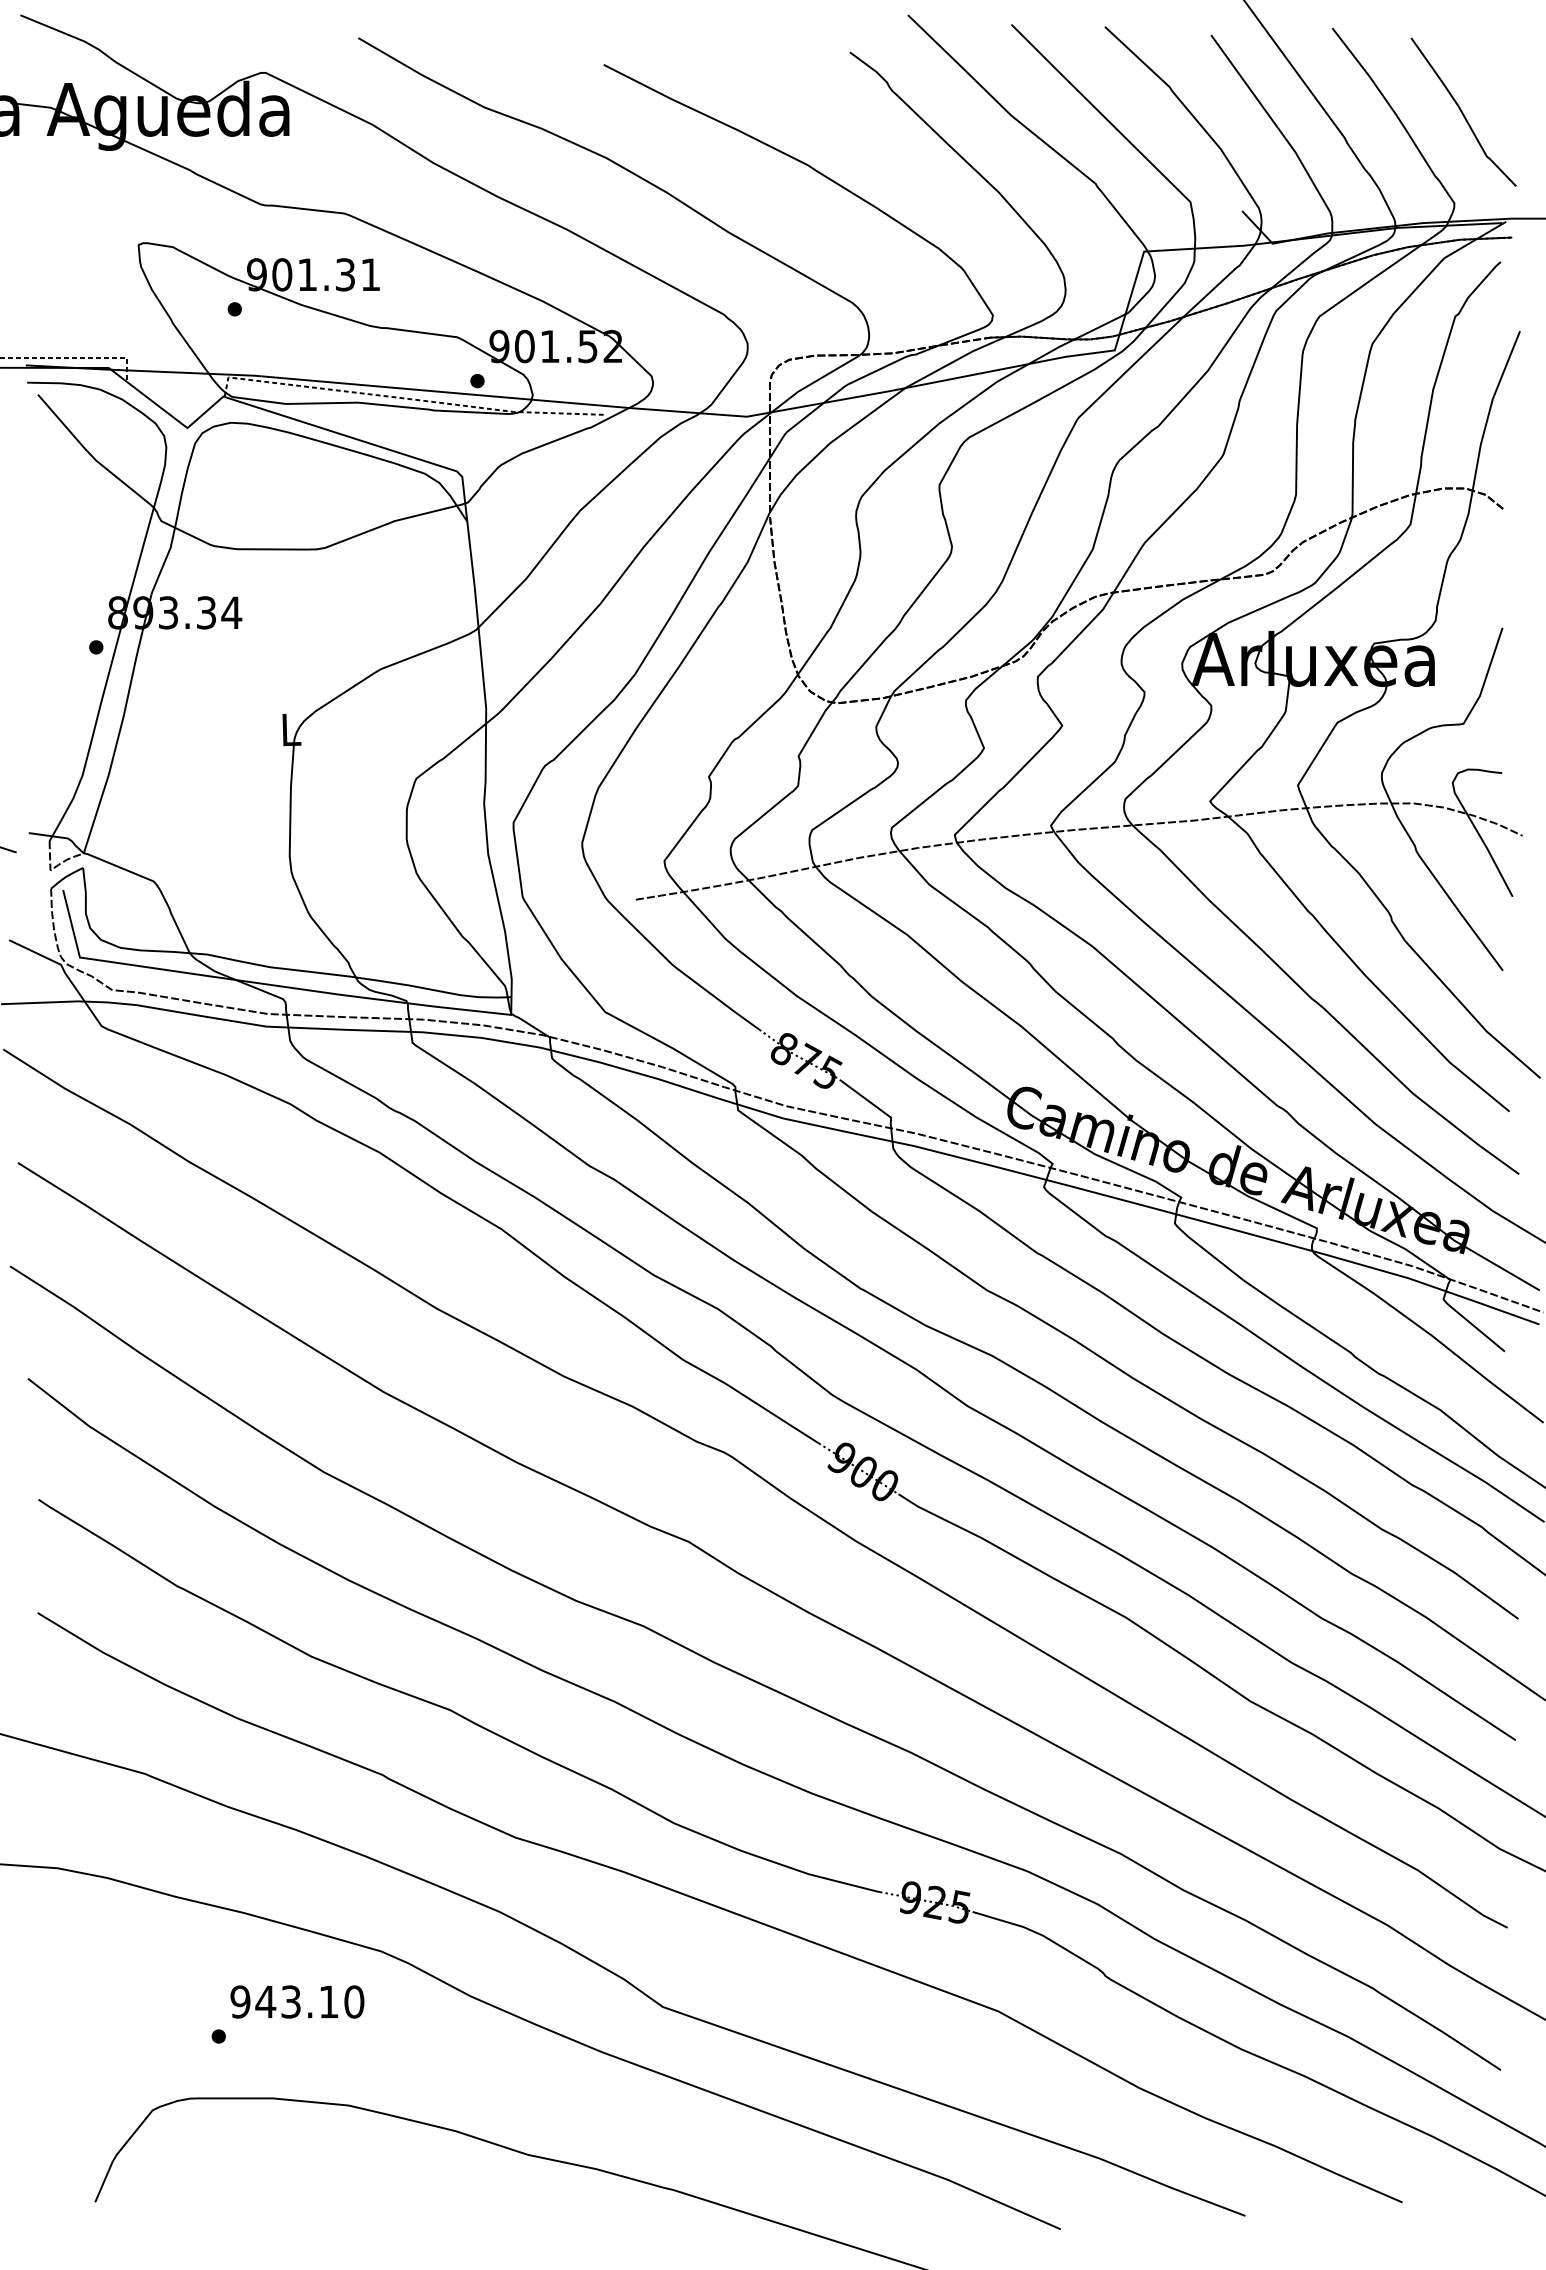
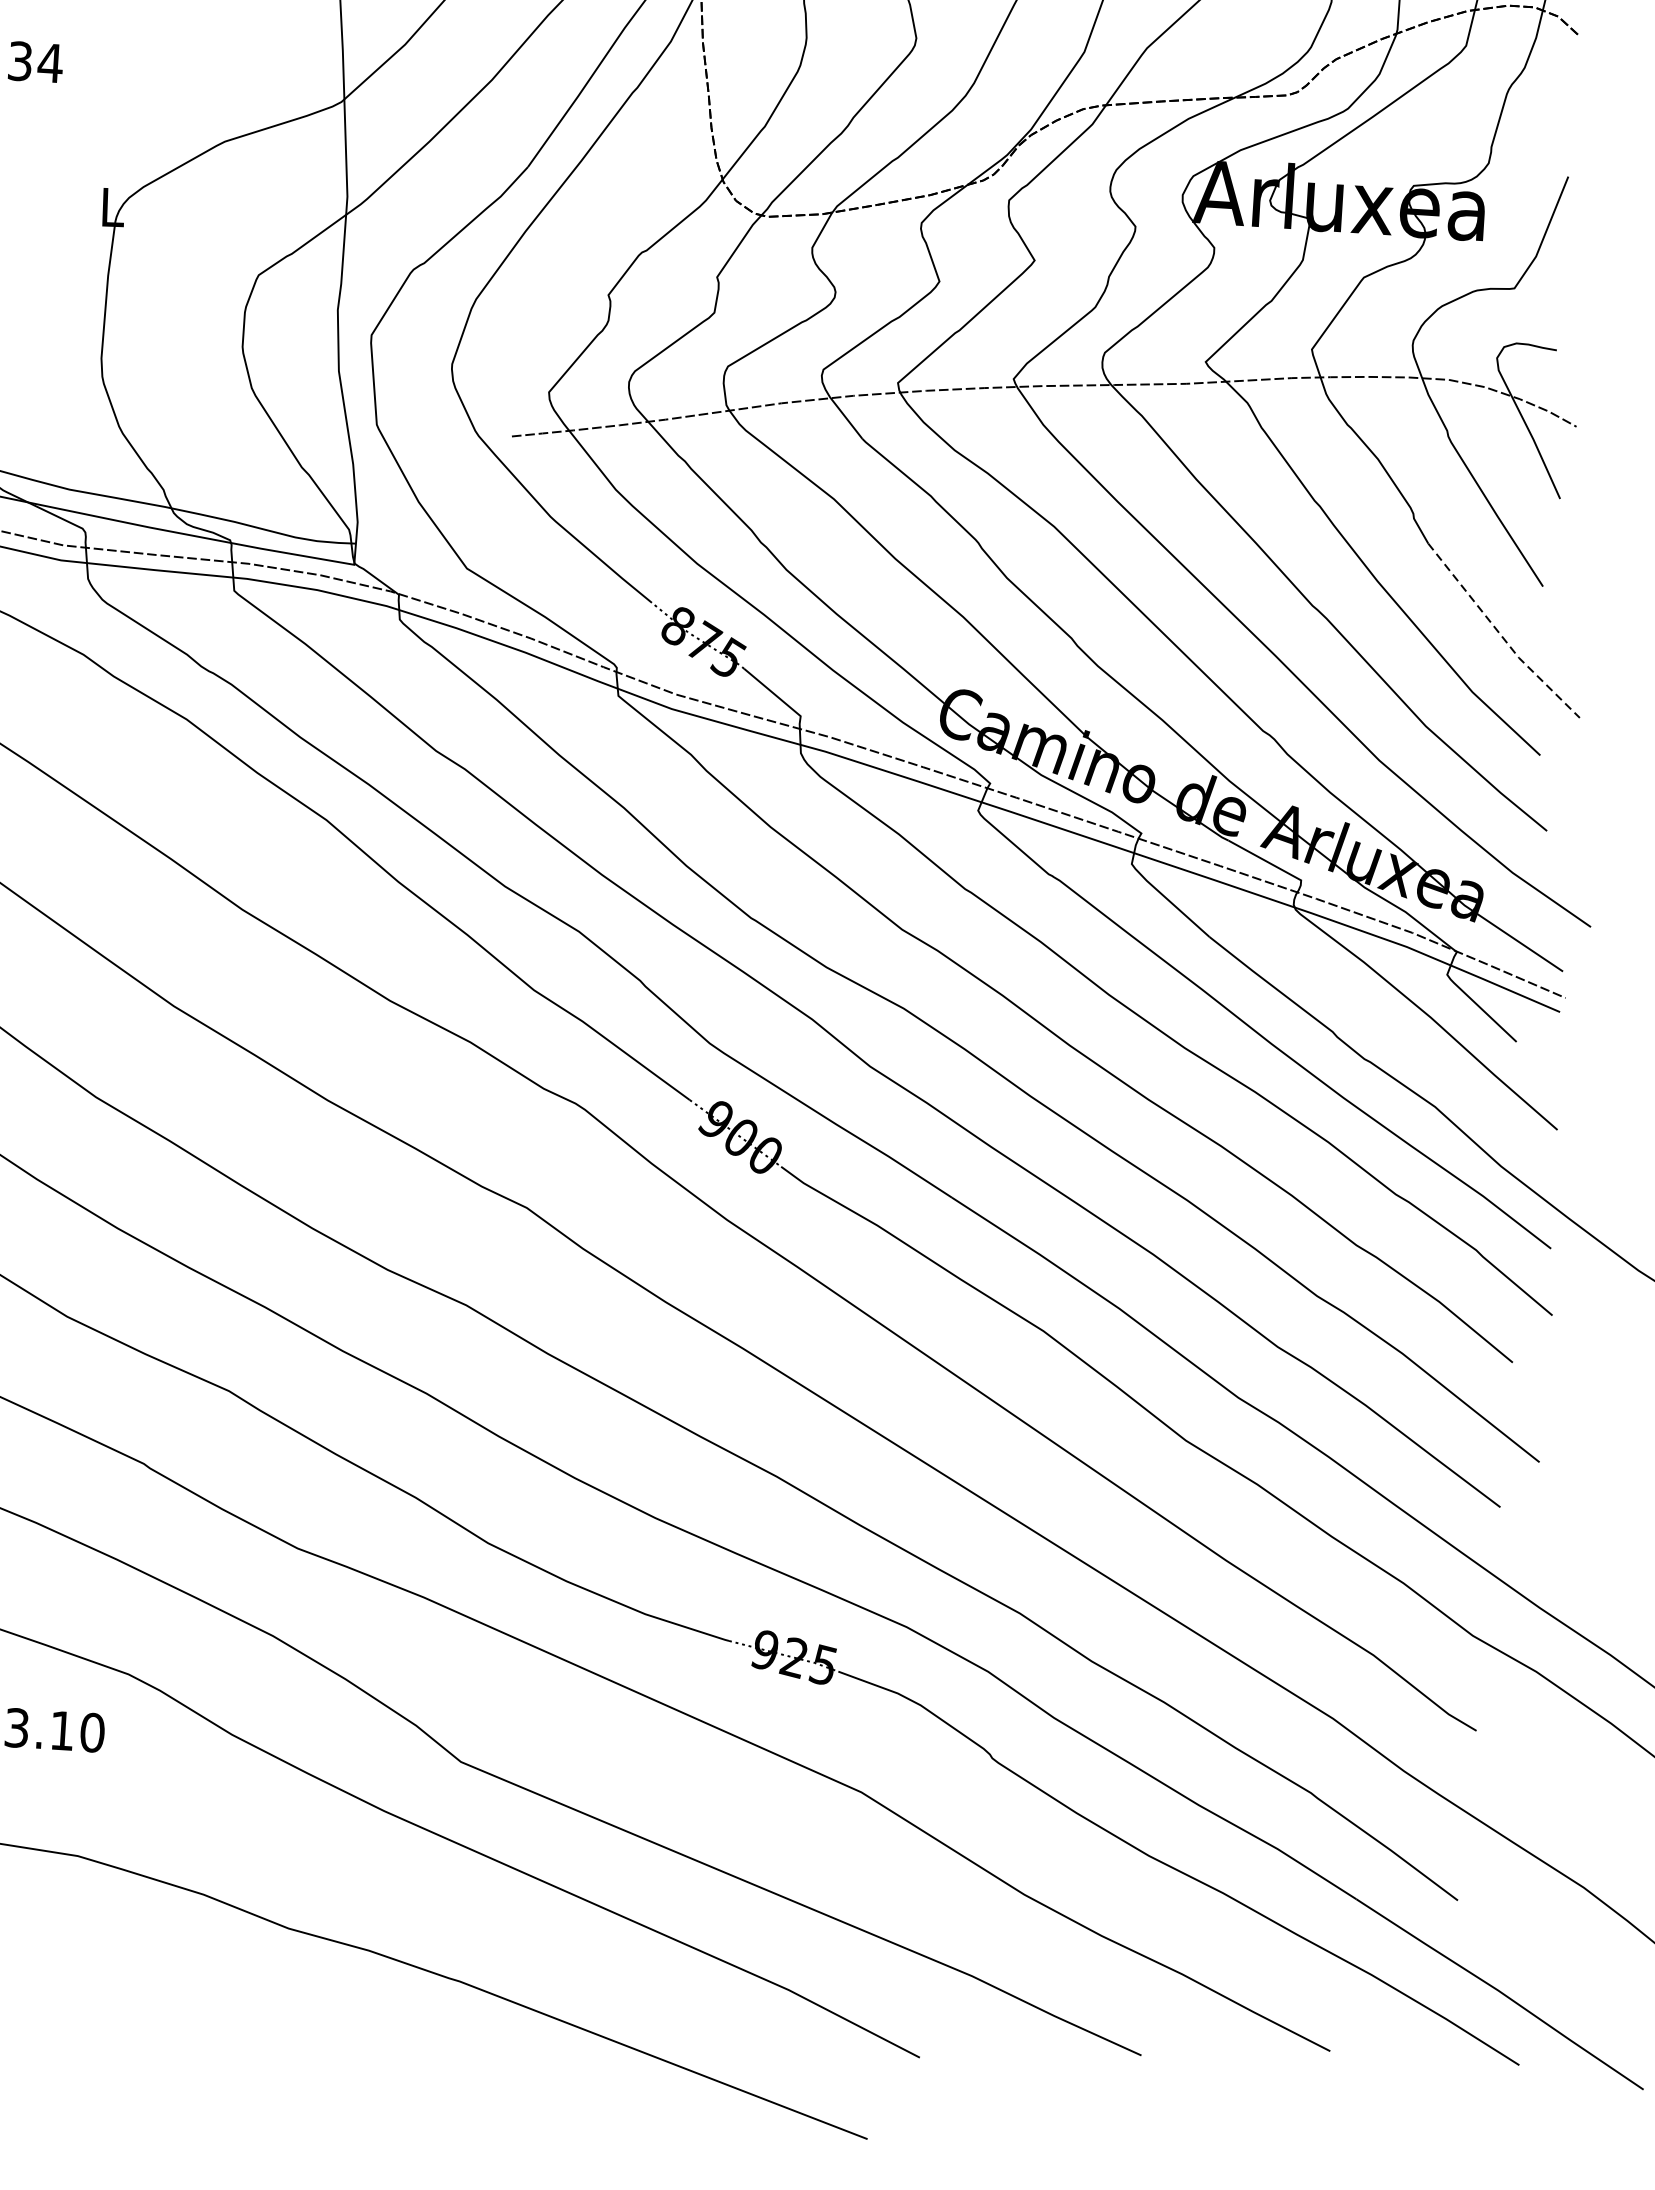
line: (1470, 1013) -> (1500, 635), solid -> dashed

